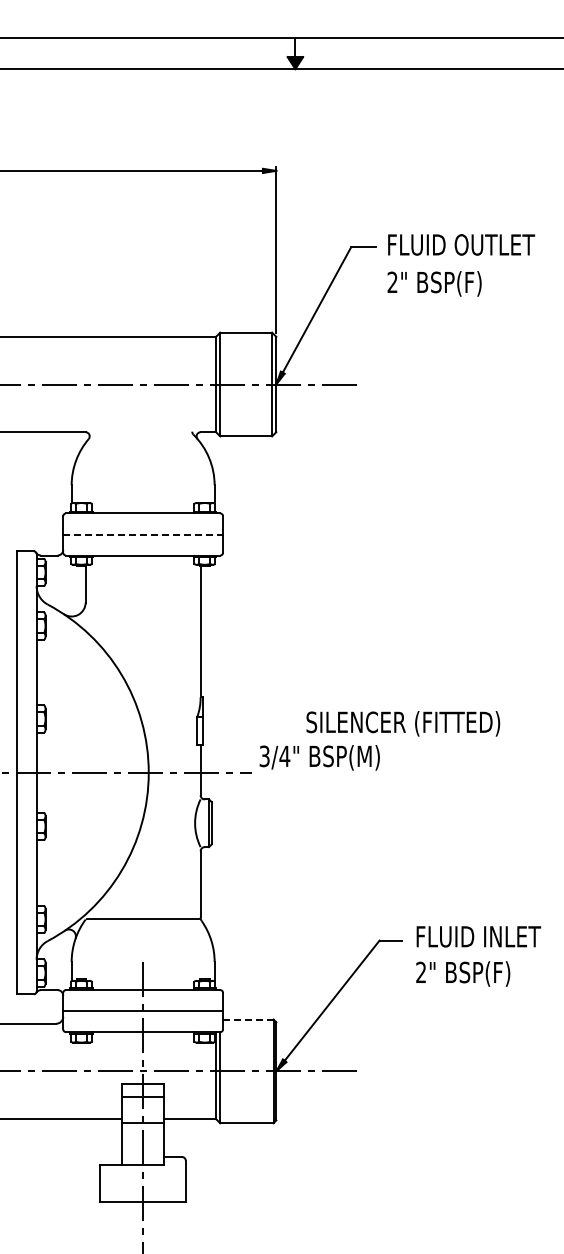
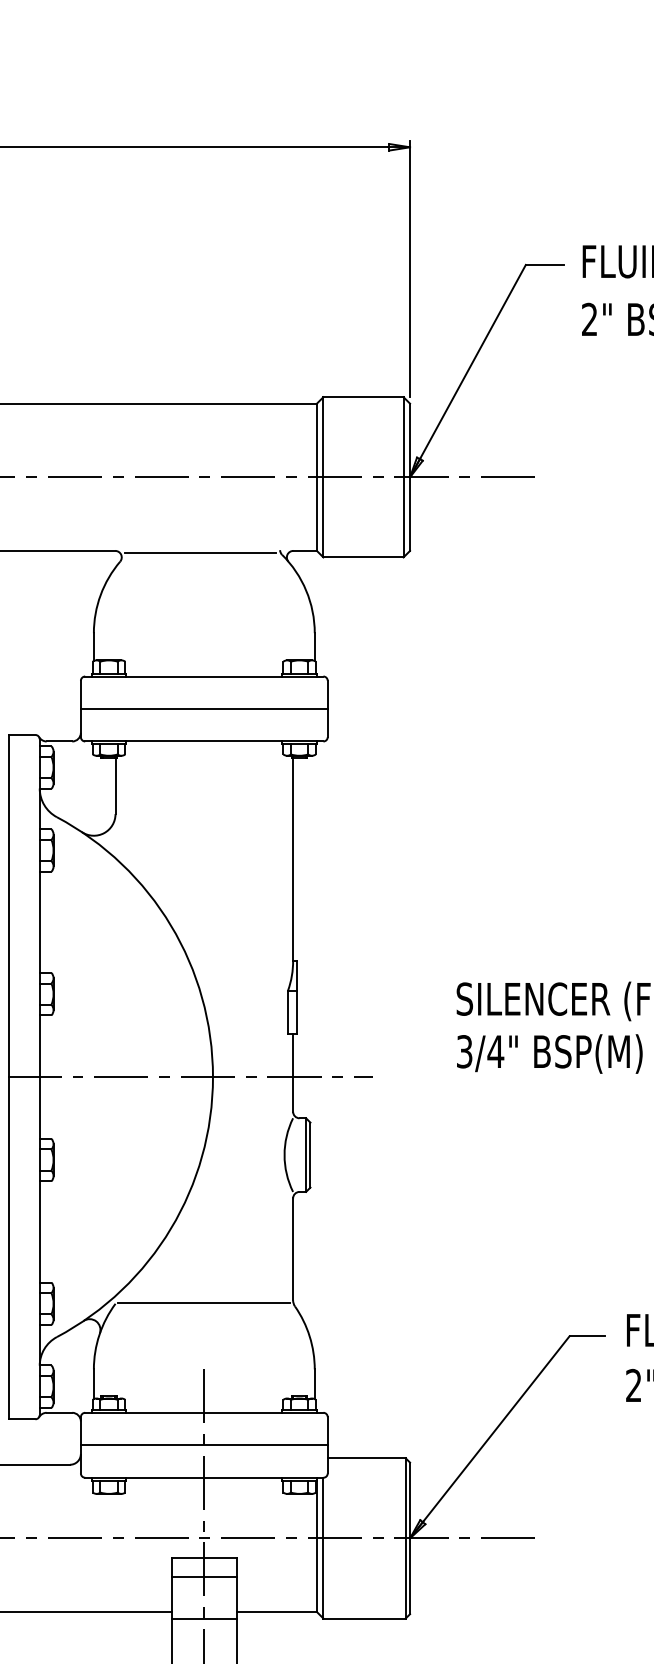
line: (140, 433) -> (200, 552), added
line: (143, 534) -> (204, 708), dashed -> solid
text: (319, 757) -> (549, 1053), moved
line: (247, 1019) -> (365, 1458), dashed -> solid

